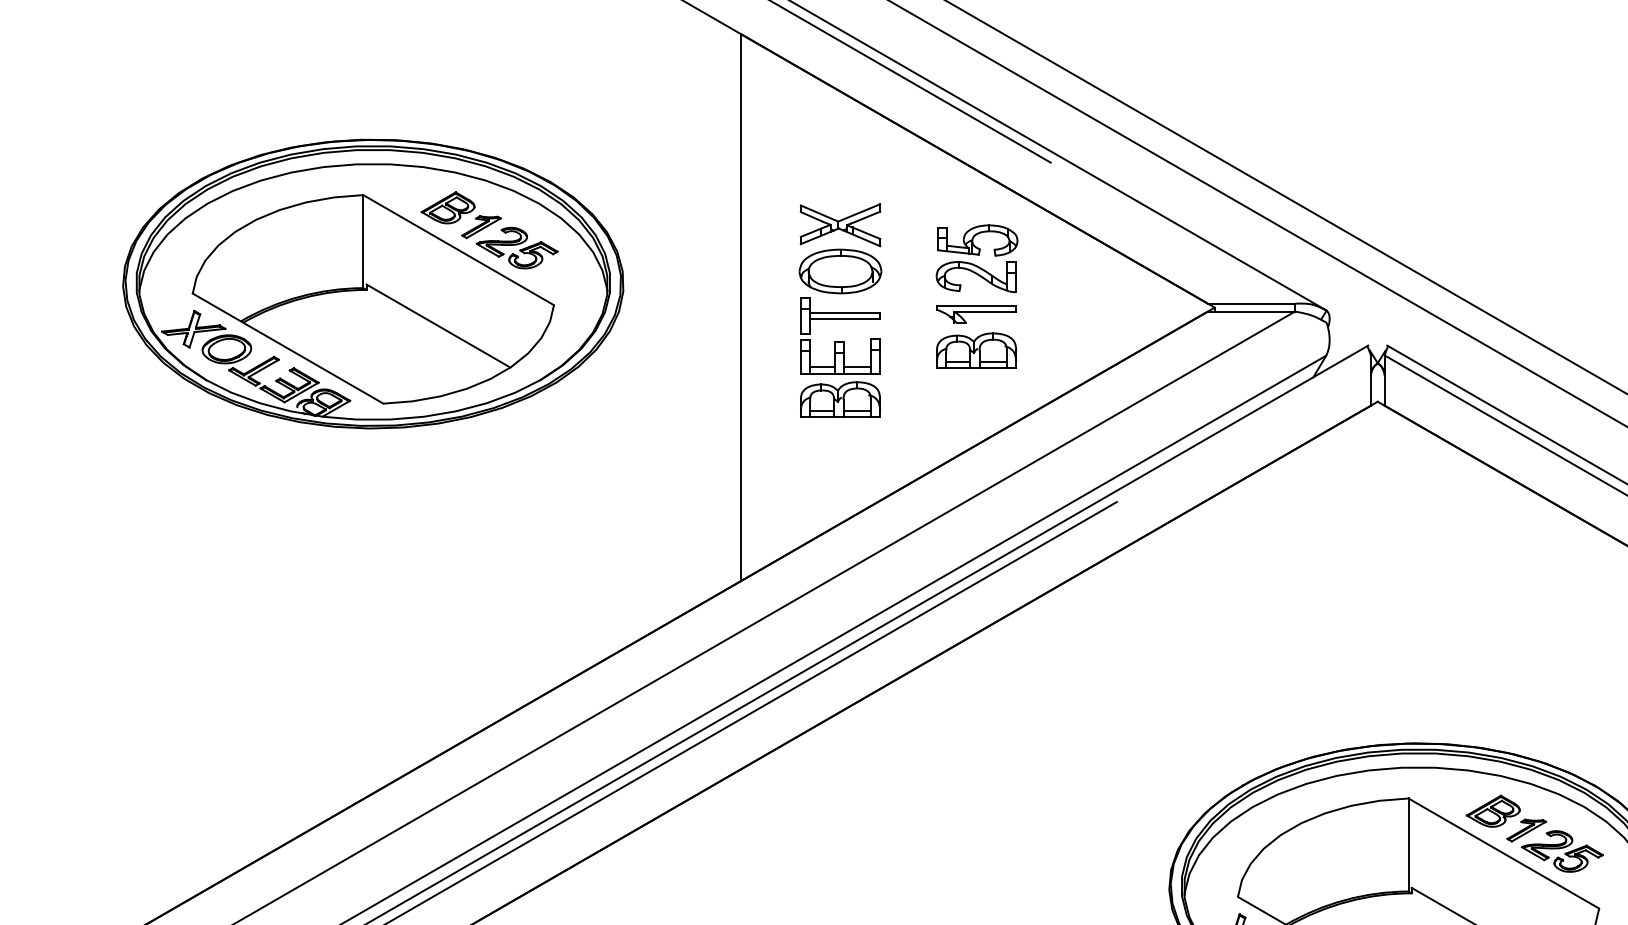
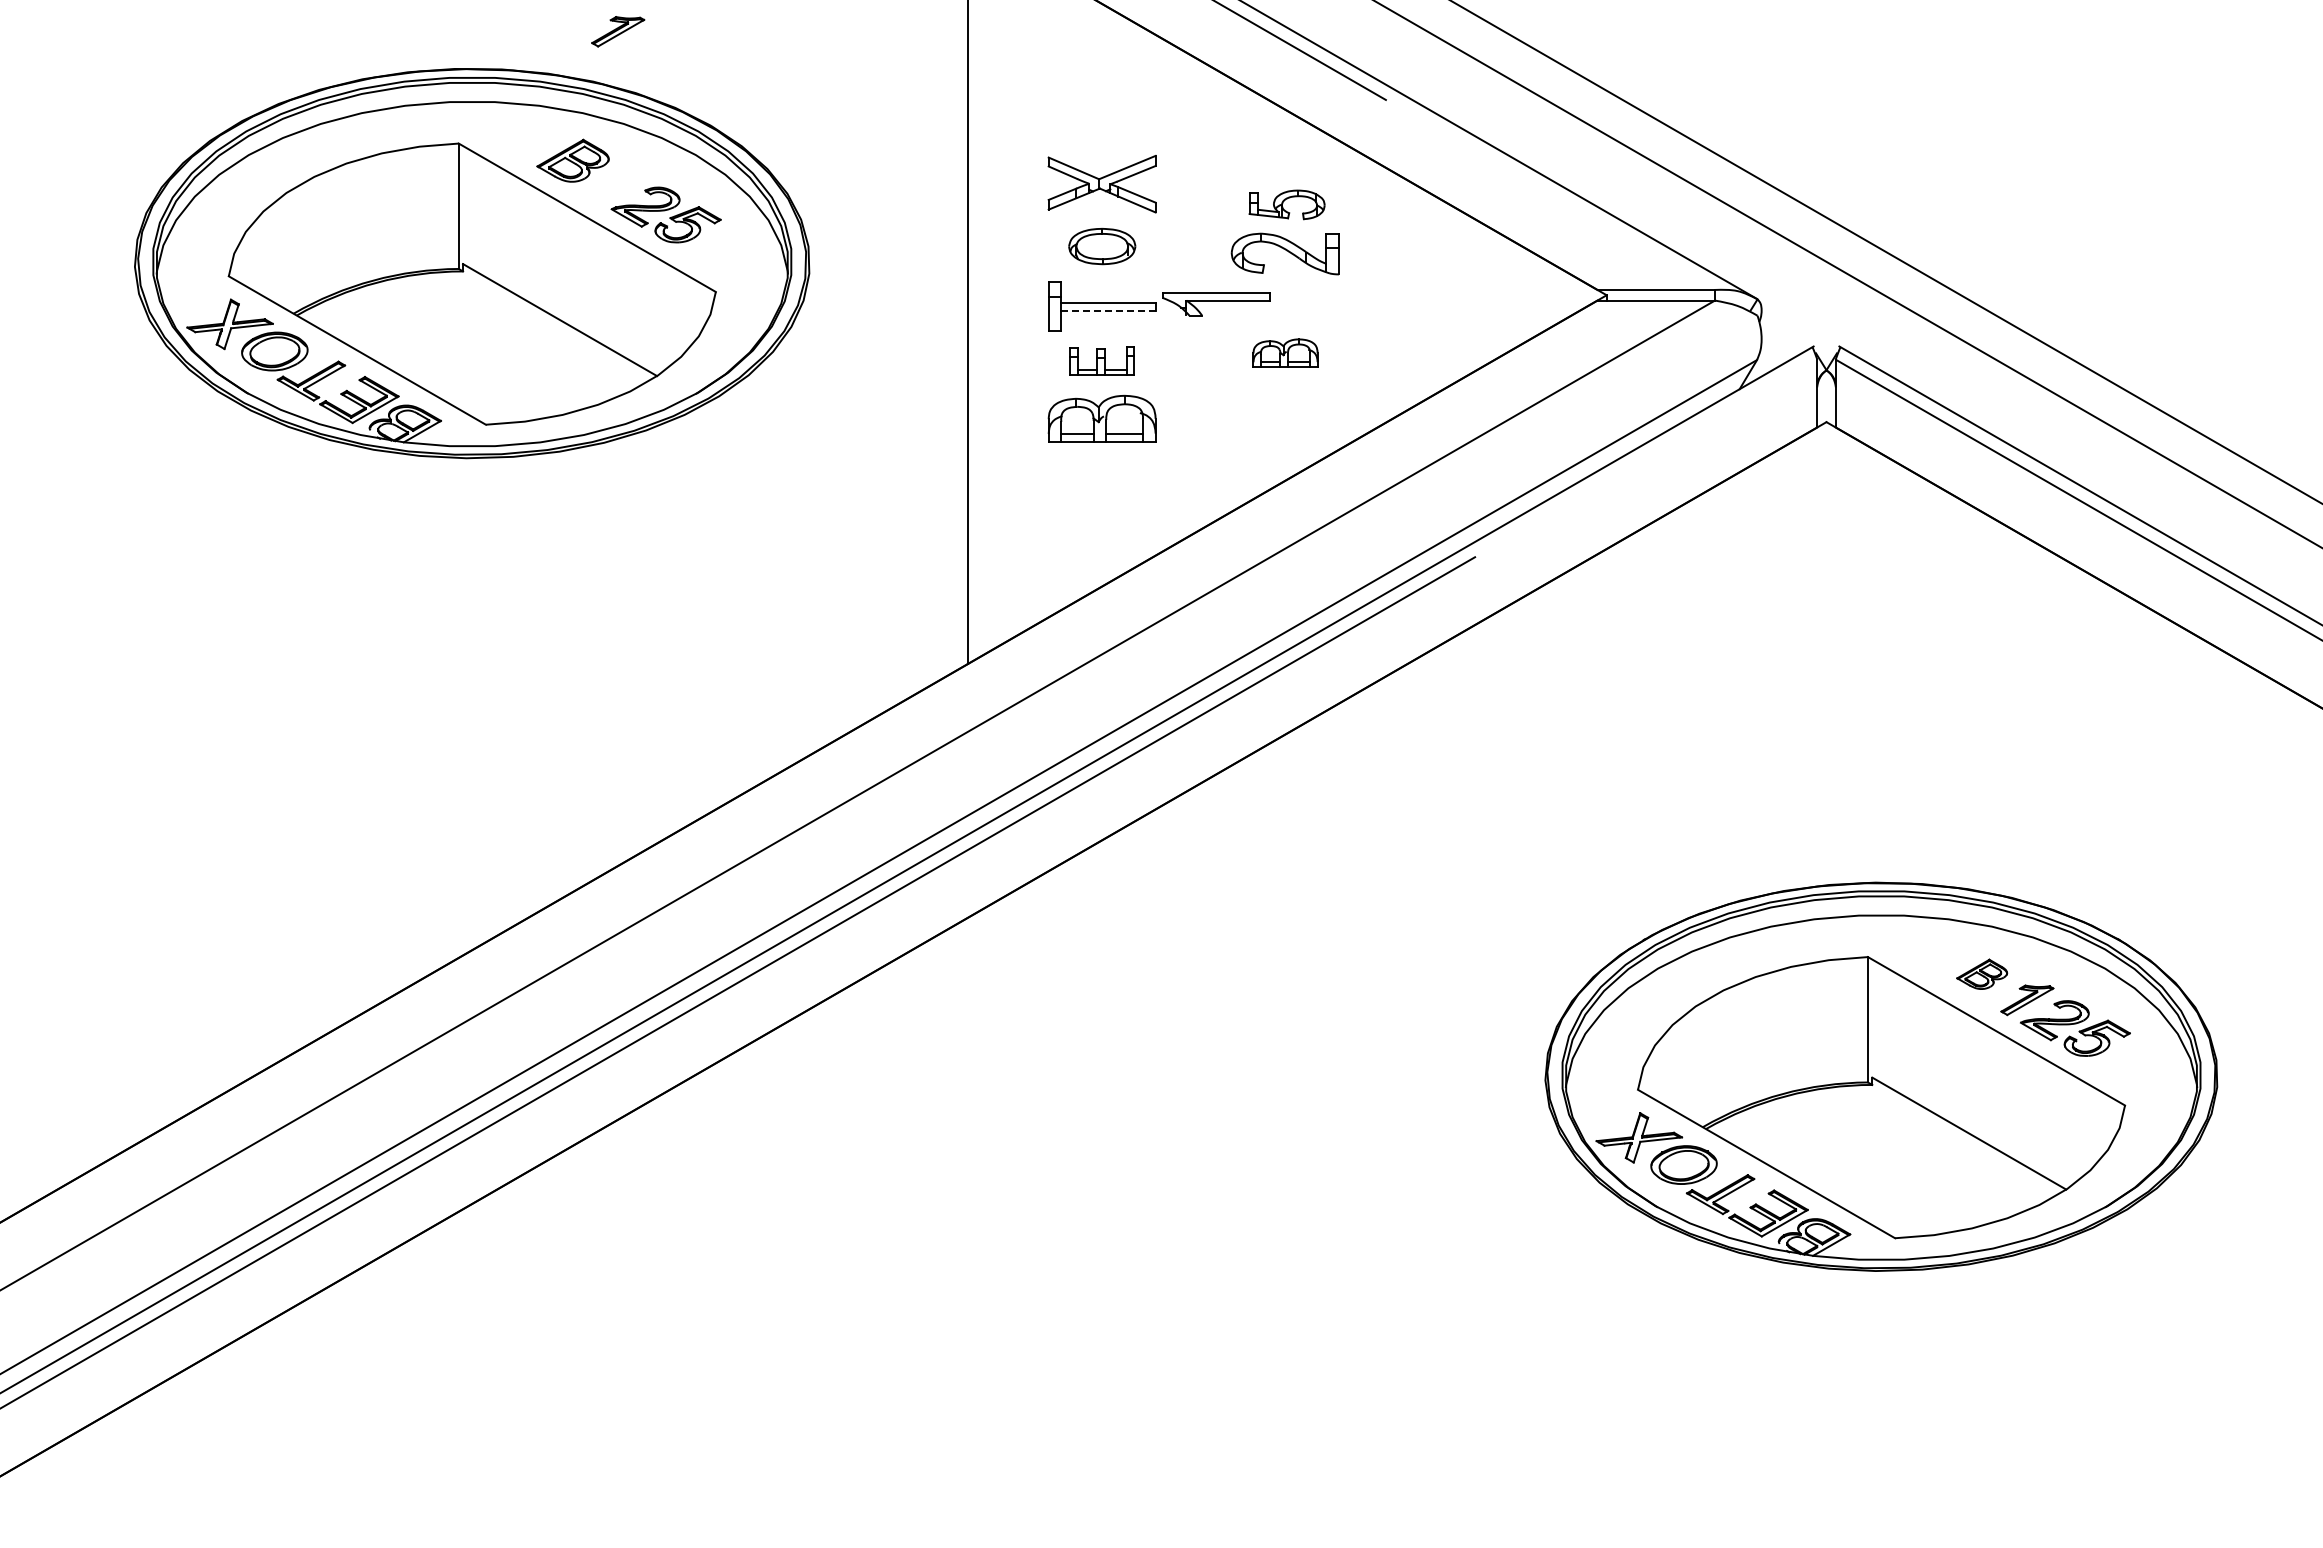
part: (481, 226) -> (618, 31), moved
part: (977, 240) -> (1286, 204), size x0.7
part: (840, 271) -> (1102, 246), size x0.6
part: (976, 314) -> (1216, 304), moved
line: (844, 318) -> (1107, 310), solid -> dashed
part: (976, 350) -> (1285, 353), size x0.6
part: (840, 356) -> (1102, 360), size x0.6
part: (1492, 811) -> (1981, 974), size x0.7

